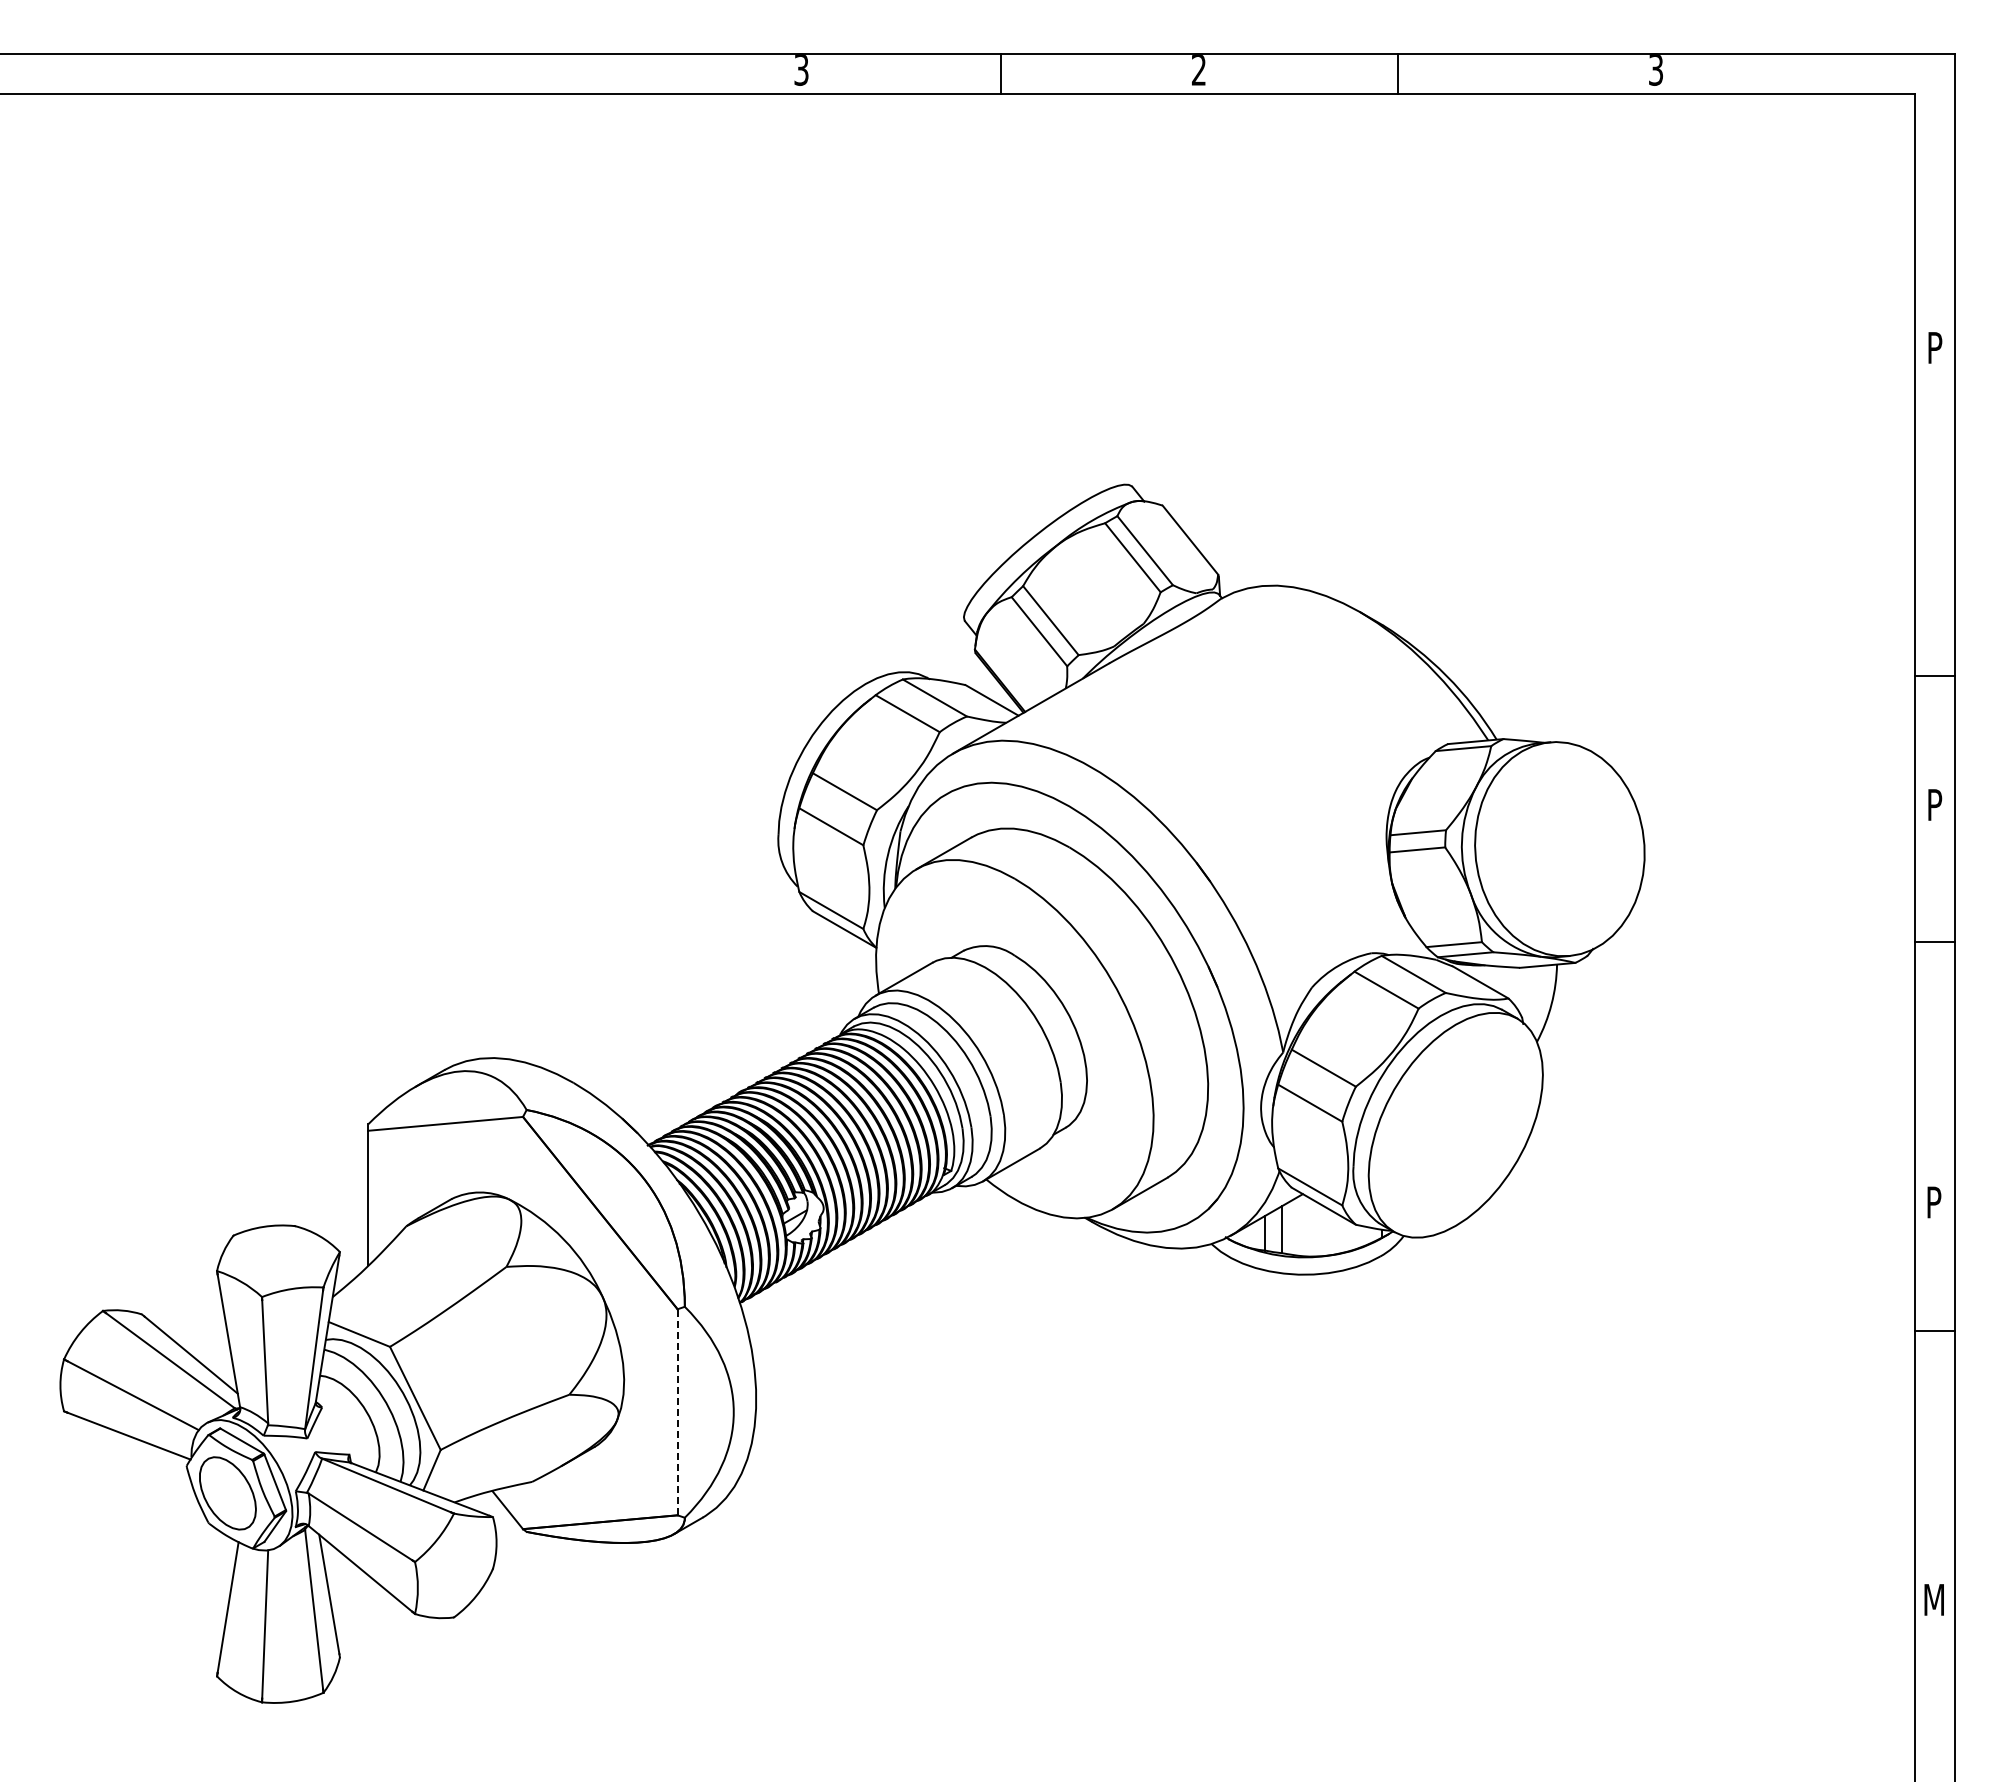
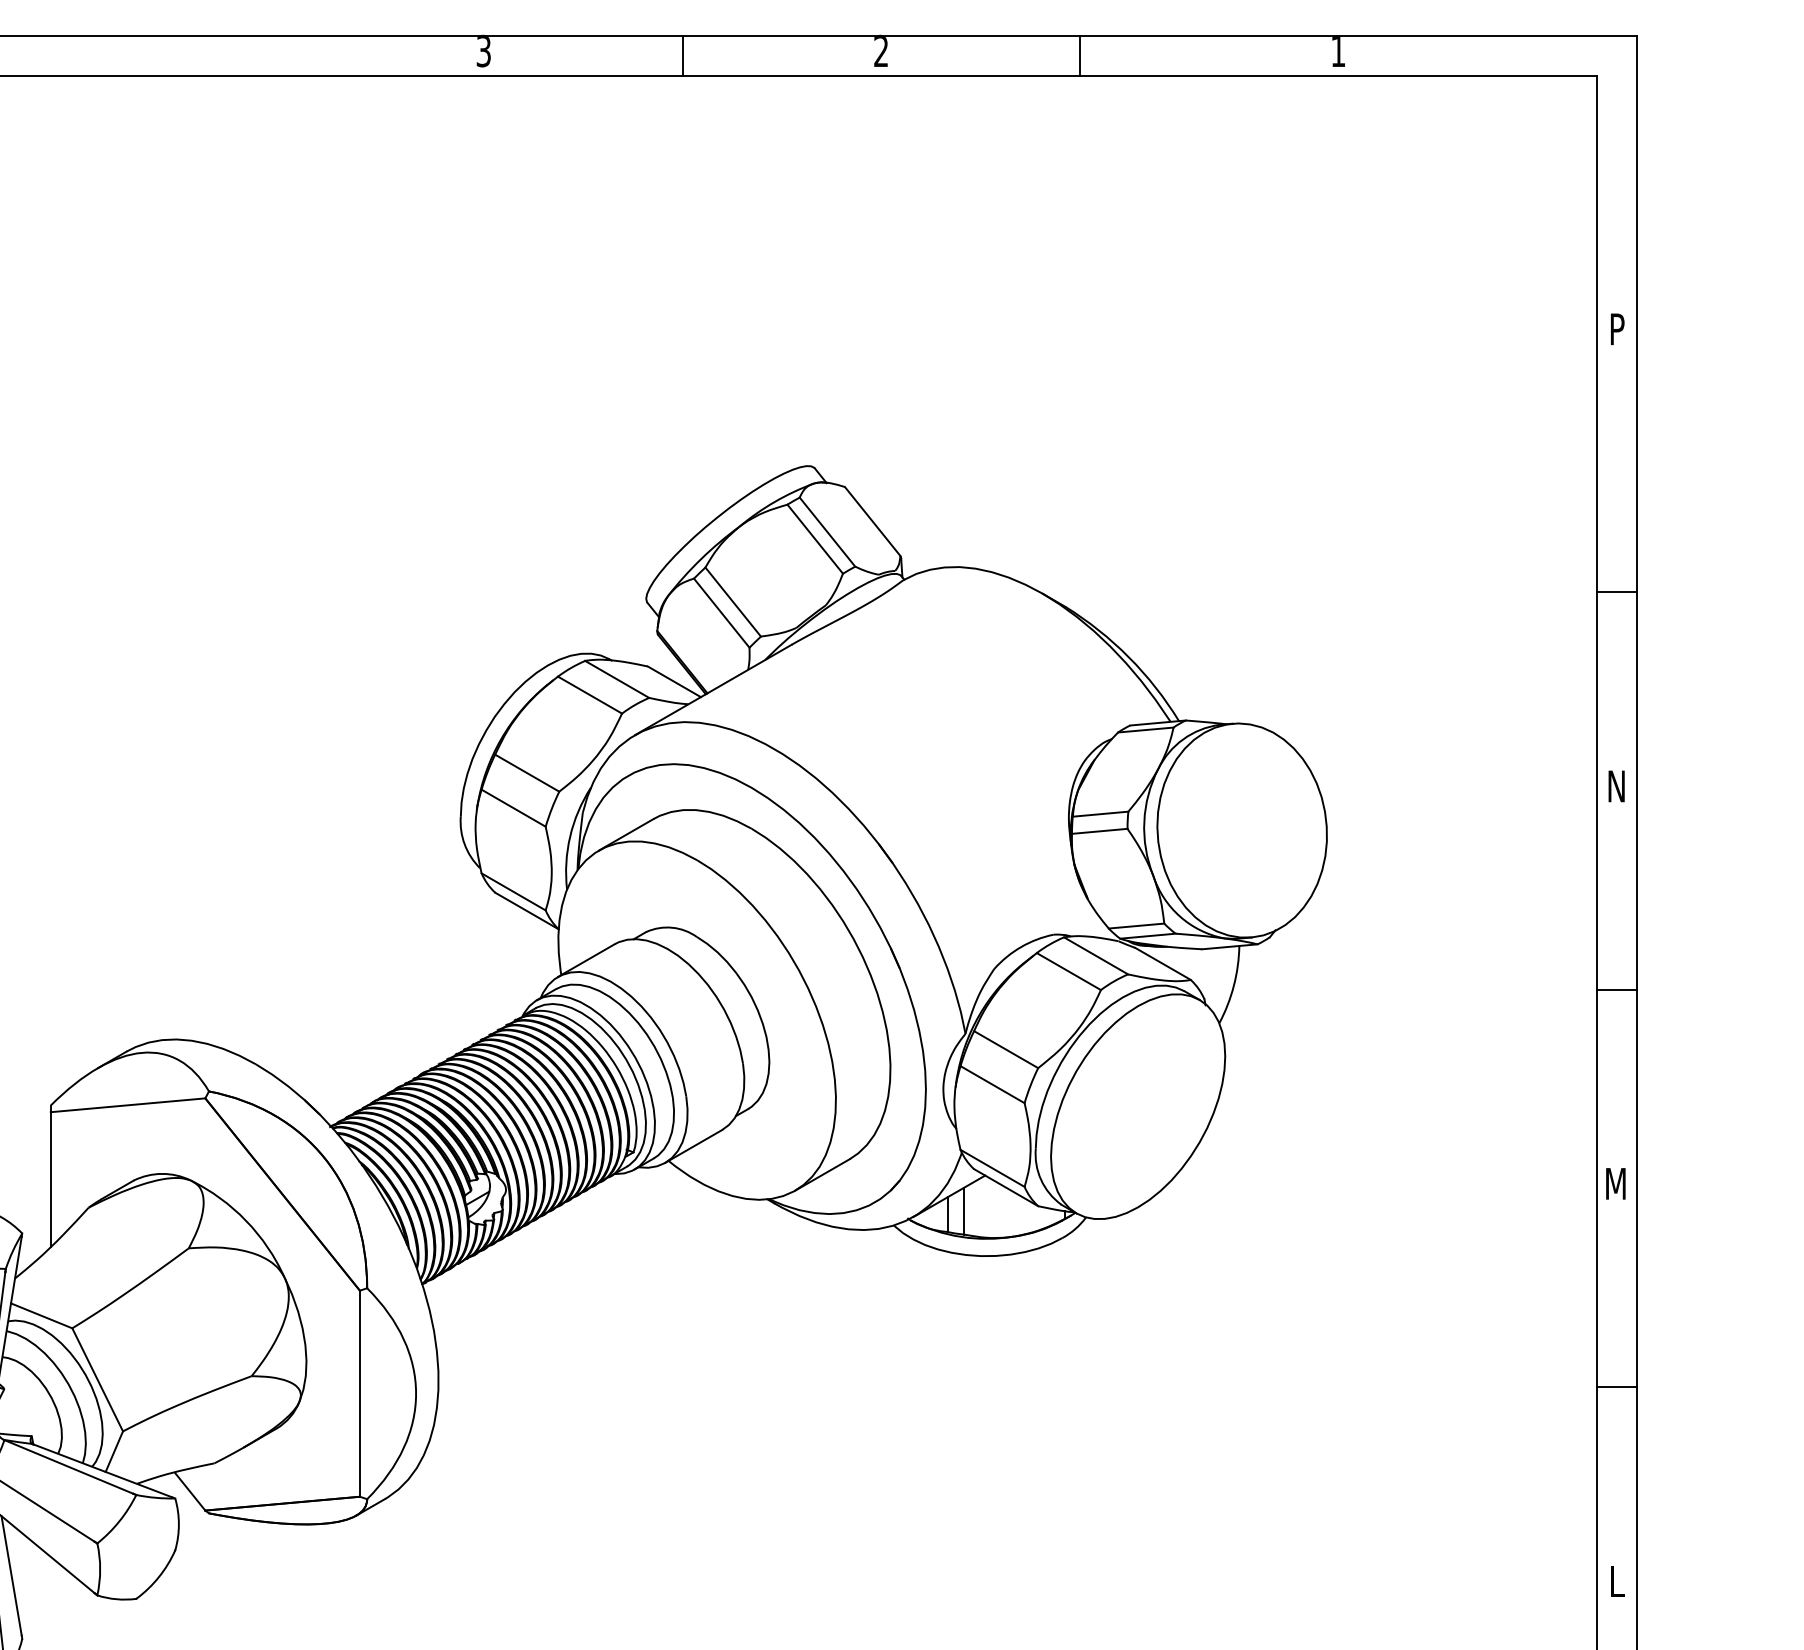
text: (1655, 70) -> (1337, 51), 3 -> 1
line: (1934, 675) -> (1616, 591), moved
text: (1934, 804) -> (1616, 785), P -> N
line: (1934, 942) -> (1616, 989), moved
text: (1933, 1202) -> (1615, 1183), P -> M
line: (1934, 1330) -> (1616, 1386), moved
line: (677, 1411) -> (359, 1392), dashed -> solid
text: (1933, 1599) -> (1615, 1580), M -> L

